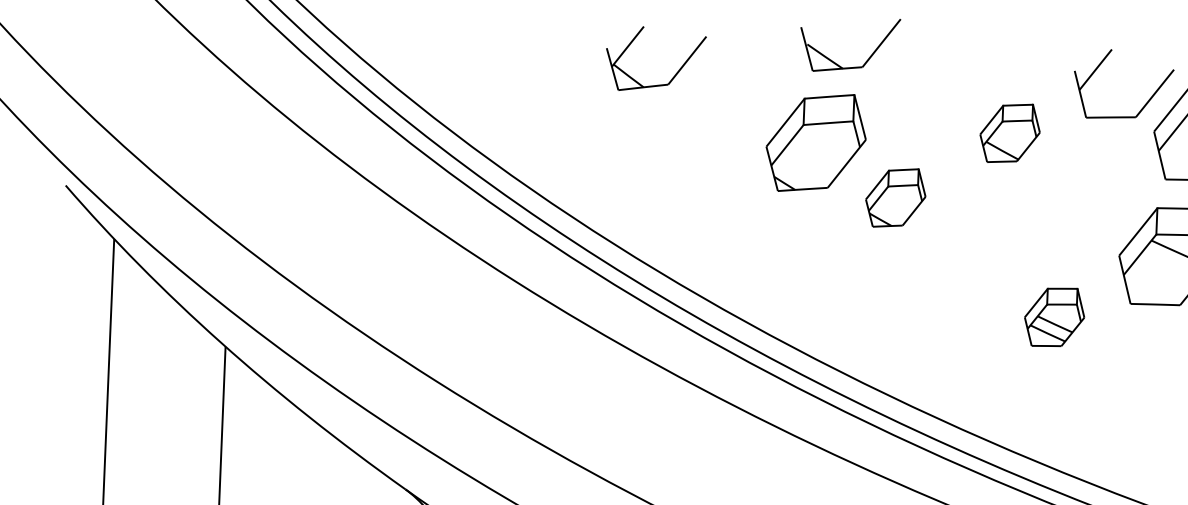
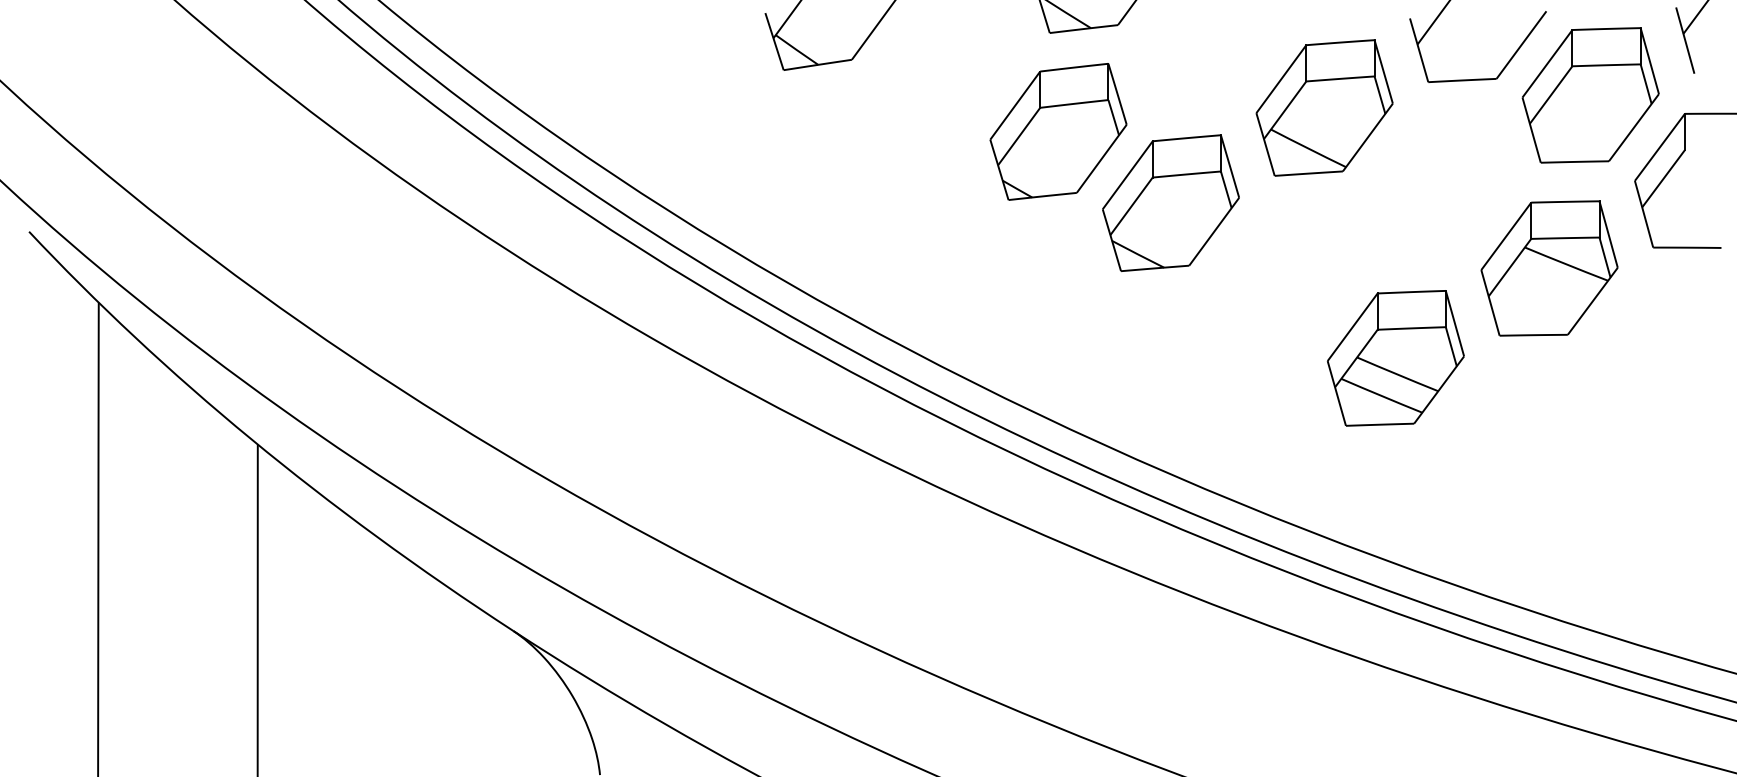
part: (1010, 133) -> (1324, 107), size x1.67
part: (895, 197) -> (1170, 202), size x1.67
part: (1054, 317) -> (1395, 358), size x1.67

